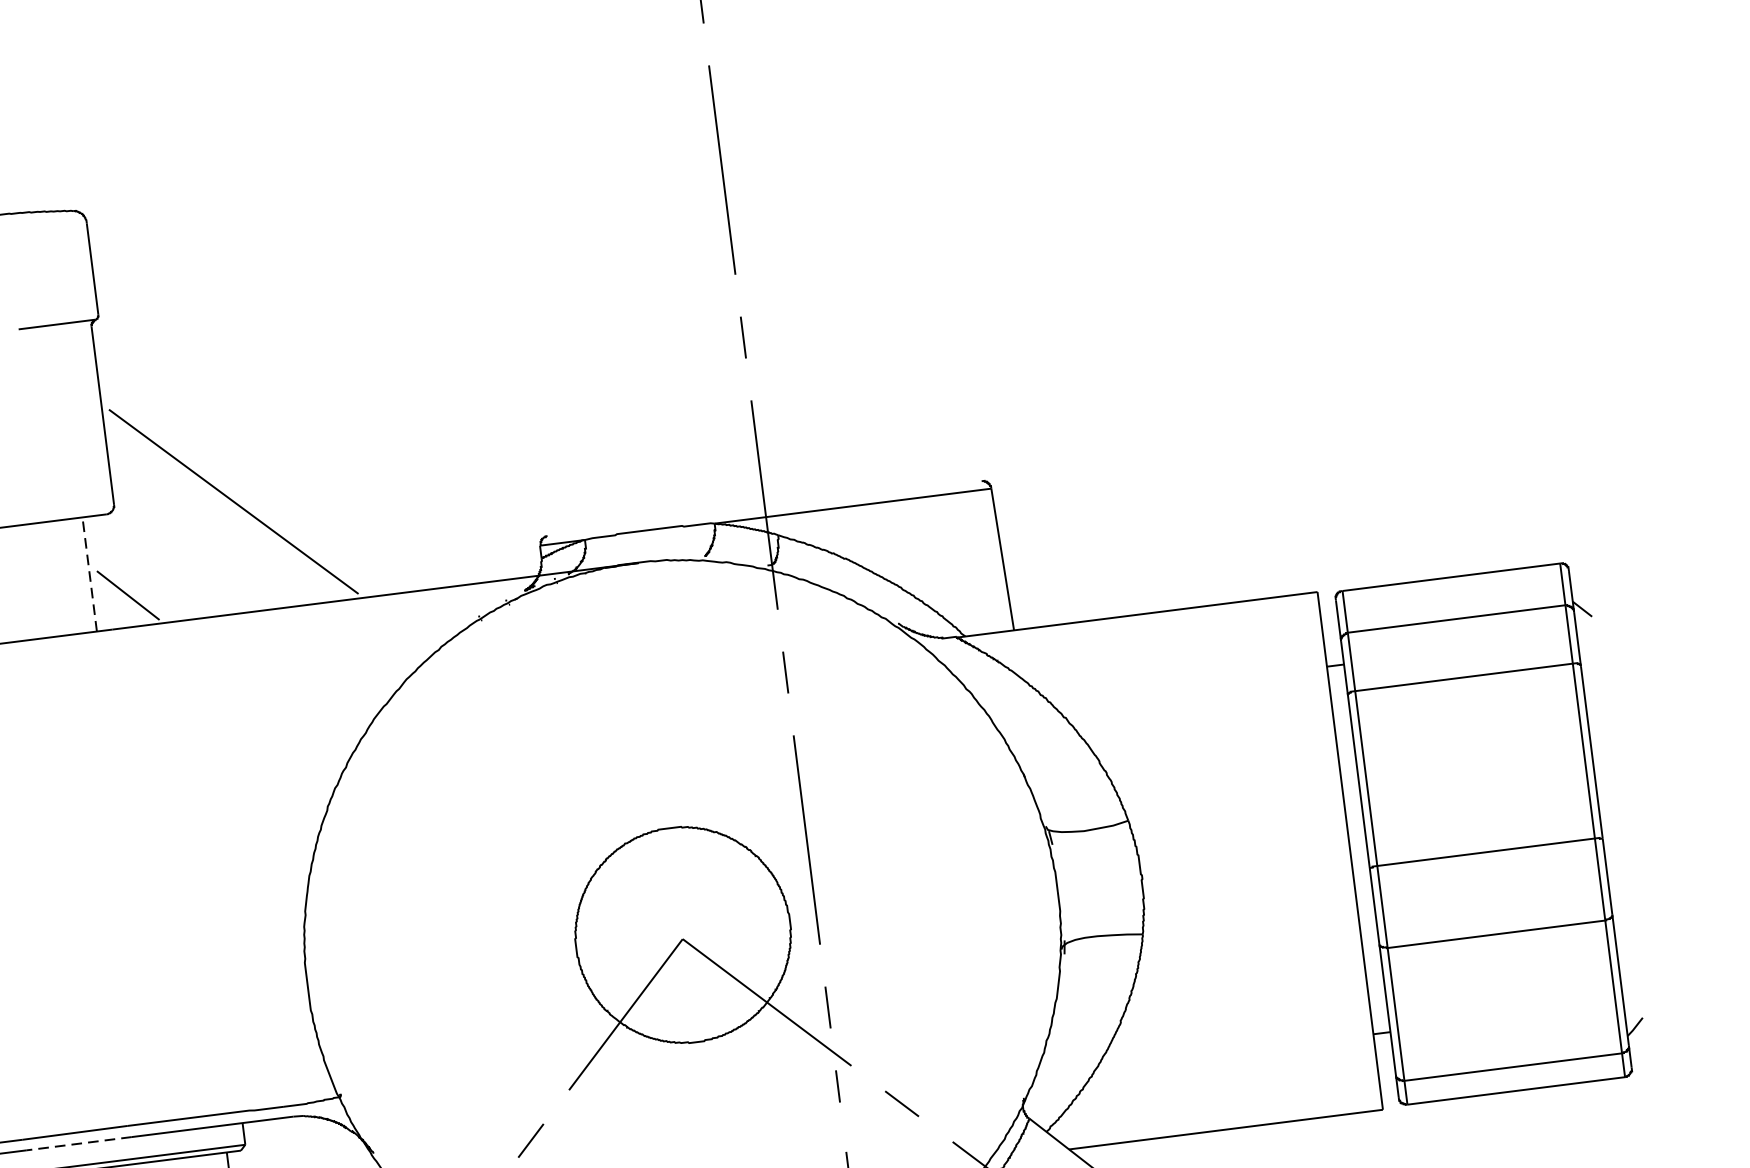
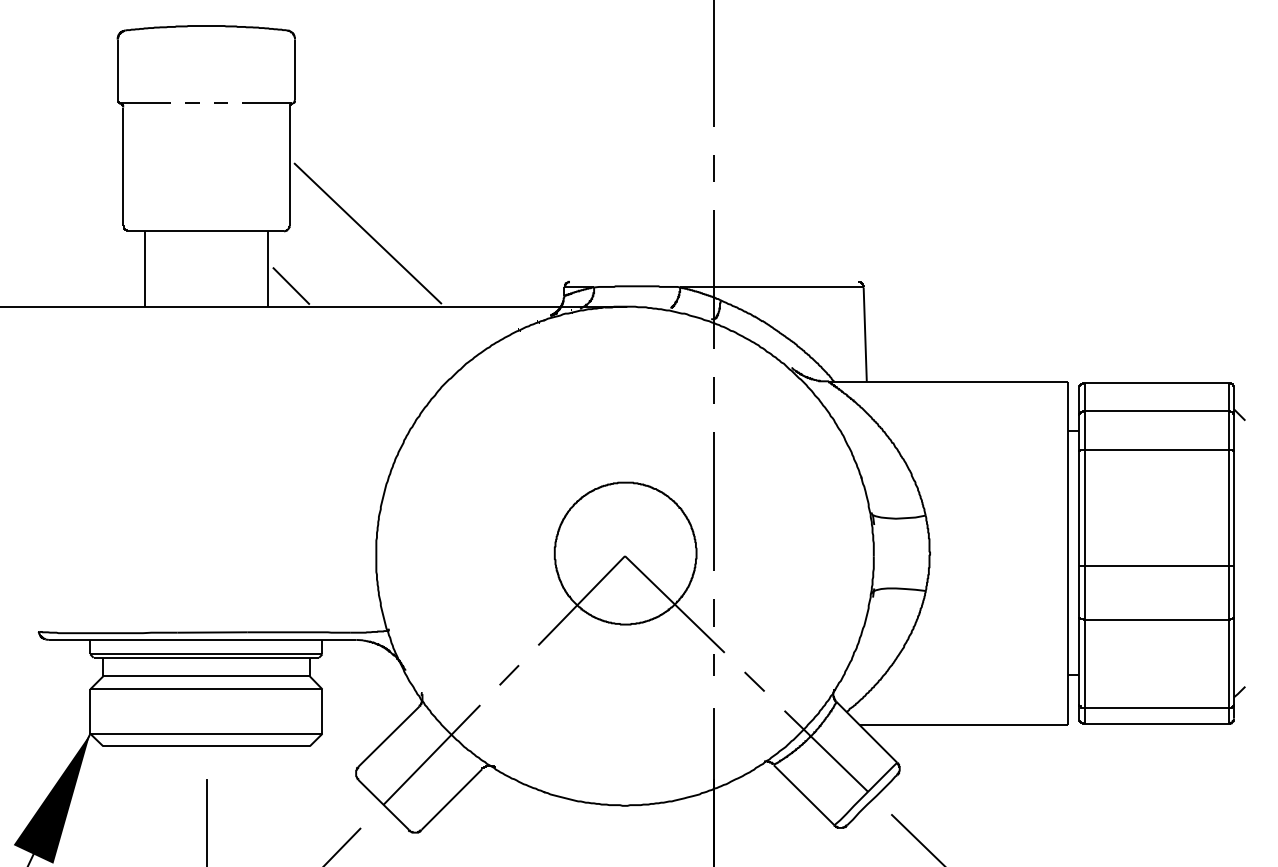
line: (89, 575) -> (267, 269), dashed -> solid
line: (79, 1142) -> (214, 639), dashed -> solid

